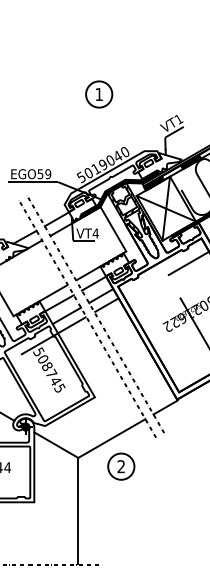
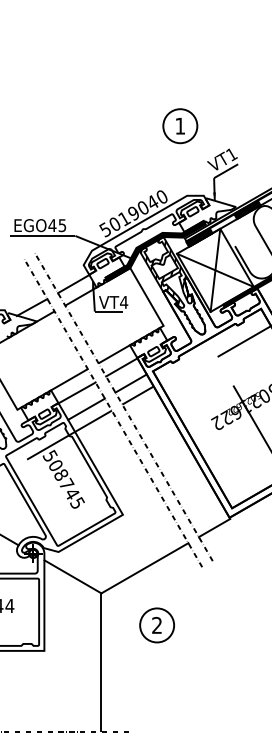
part: (99, 94) -> (180, 126), moved
text: (44, 174) -> (57, 225), EGO59 -> EGO45
part: (121, 466) -> (157, 625), moved

